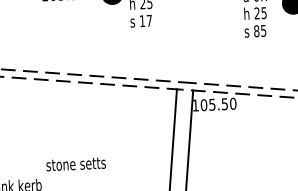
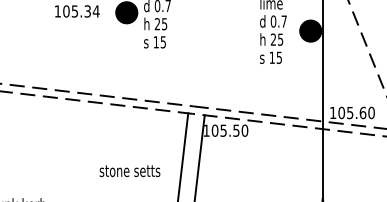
text: (148, 21) -> (162, 42), 17 -> 15
text: (255, 30) -> (271, 57), 85 -> 15
text: (75, 164) -> (129, 171), moved

